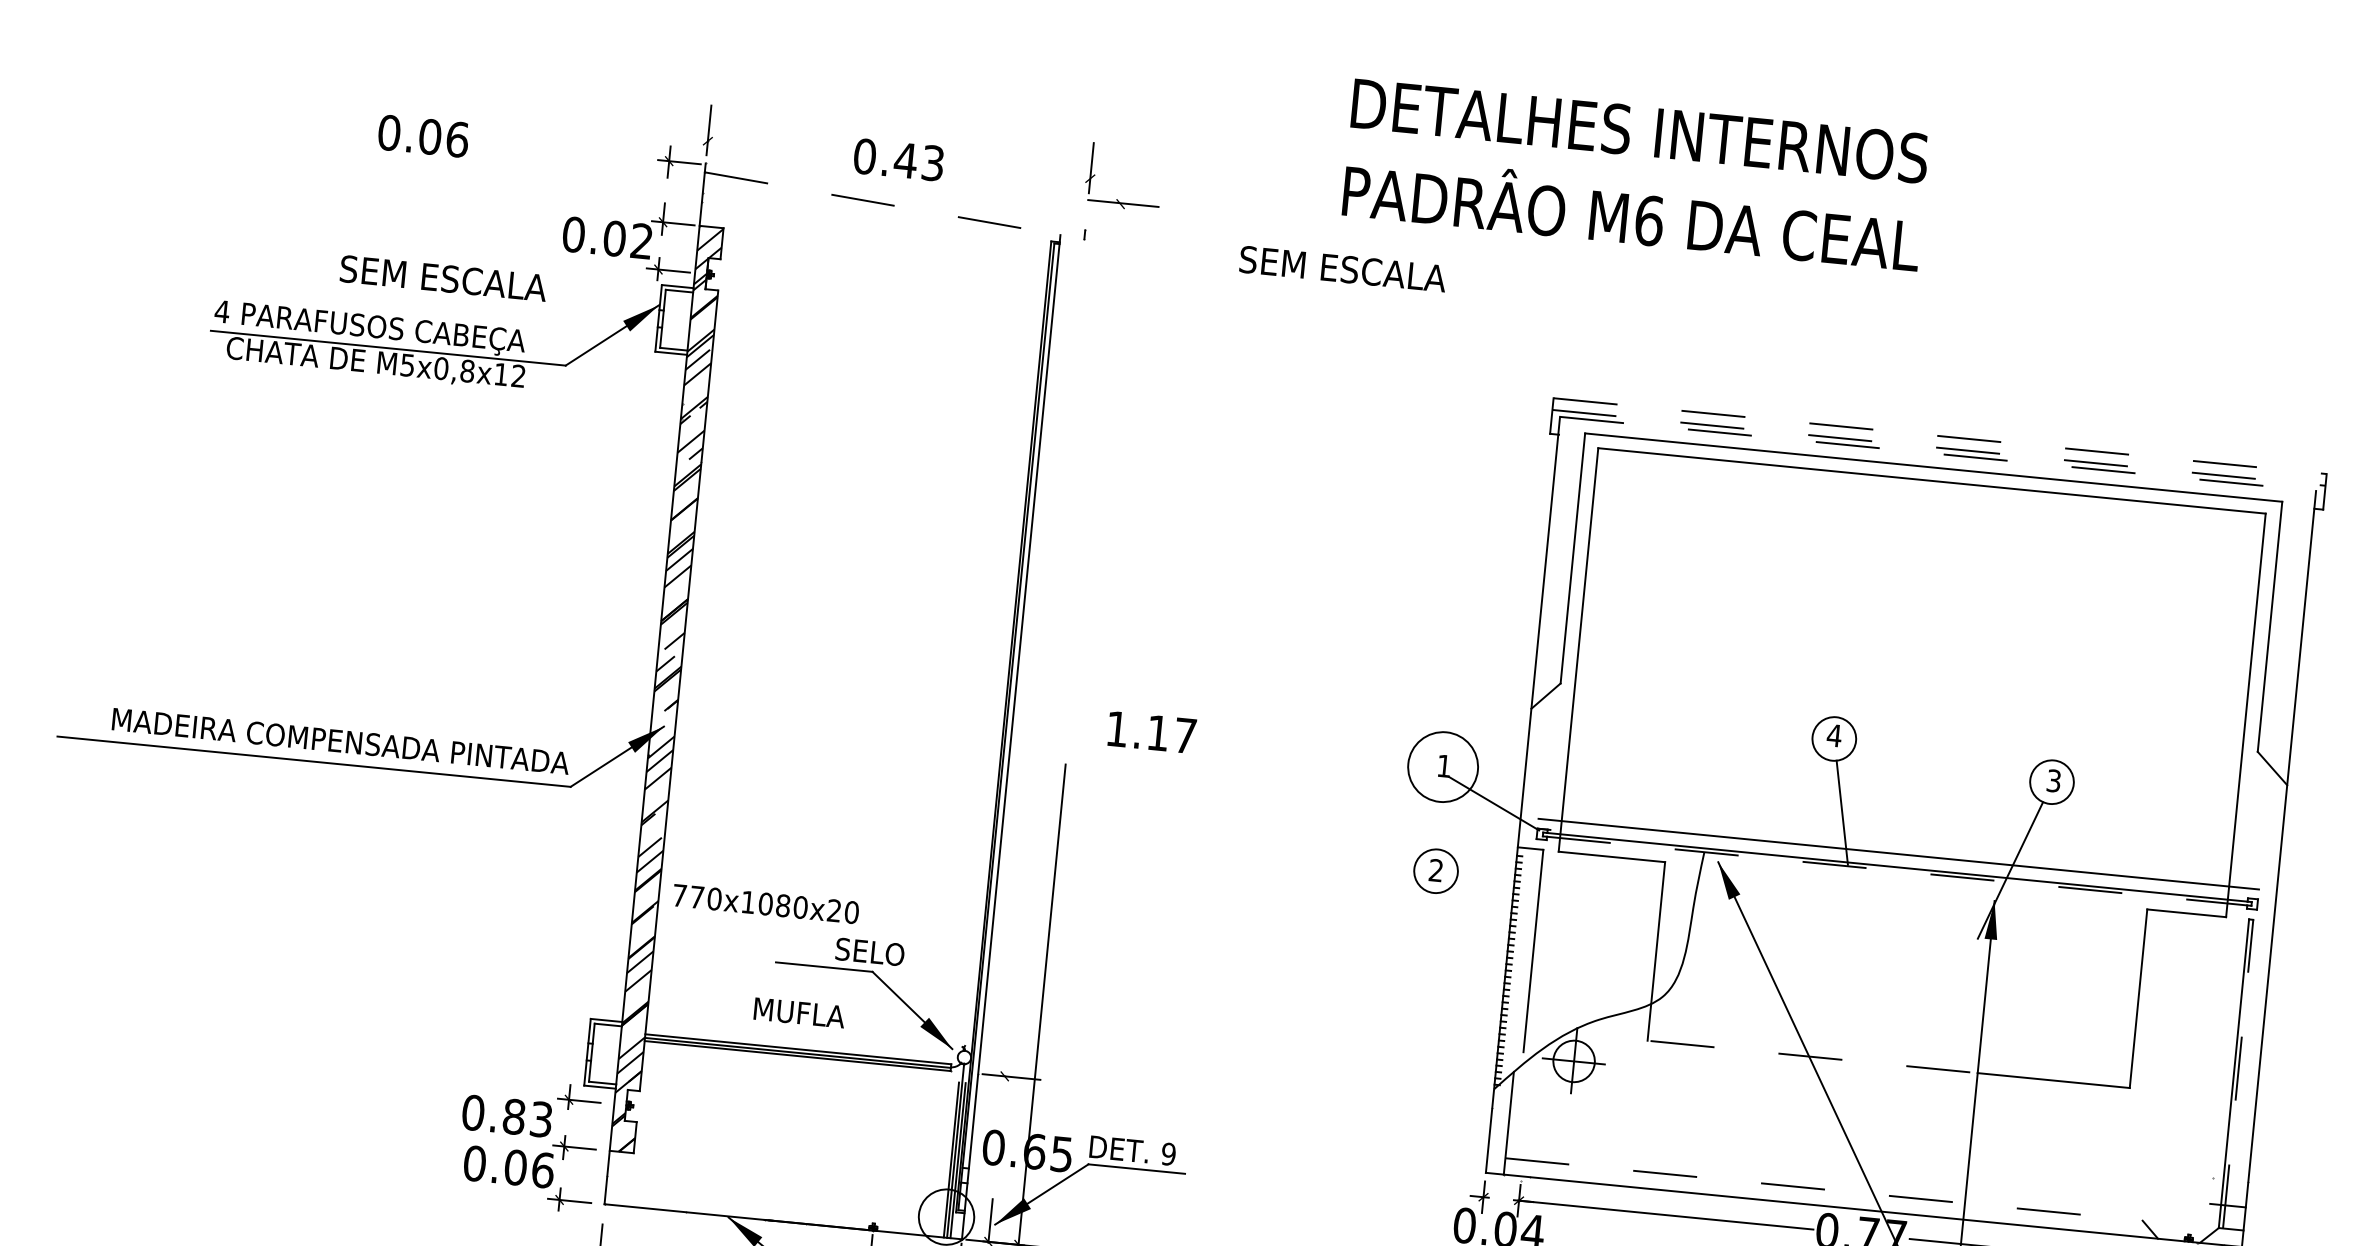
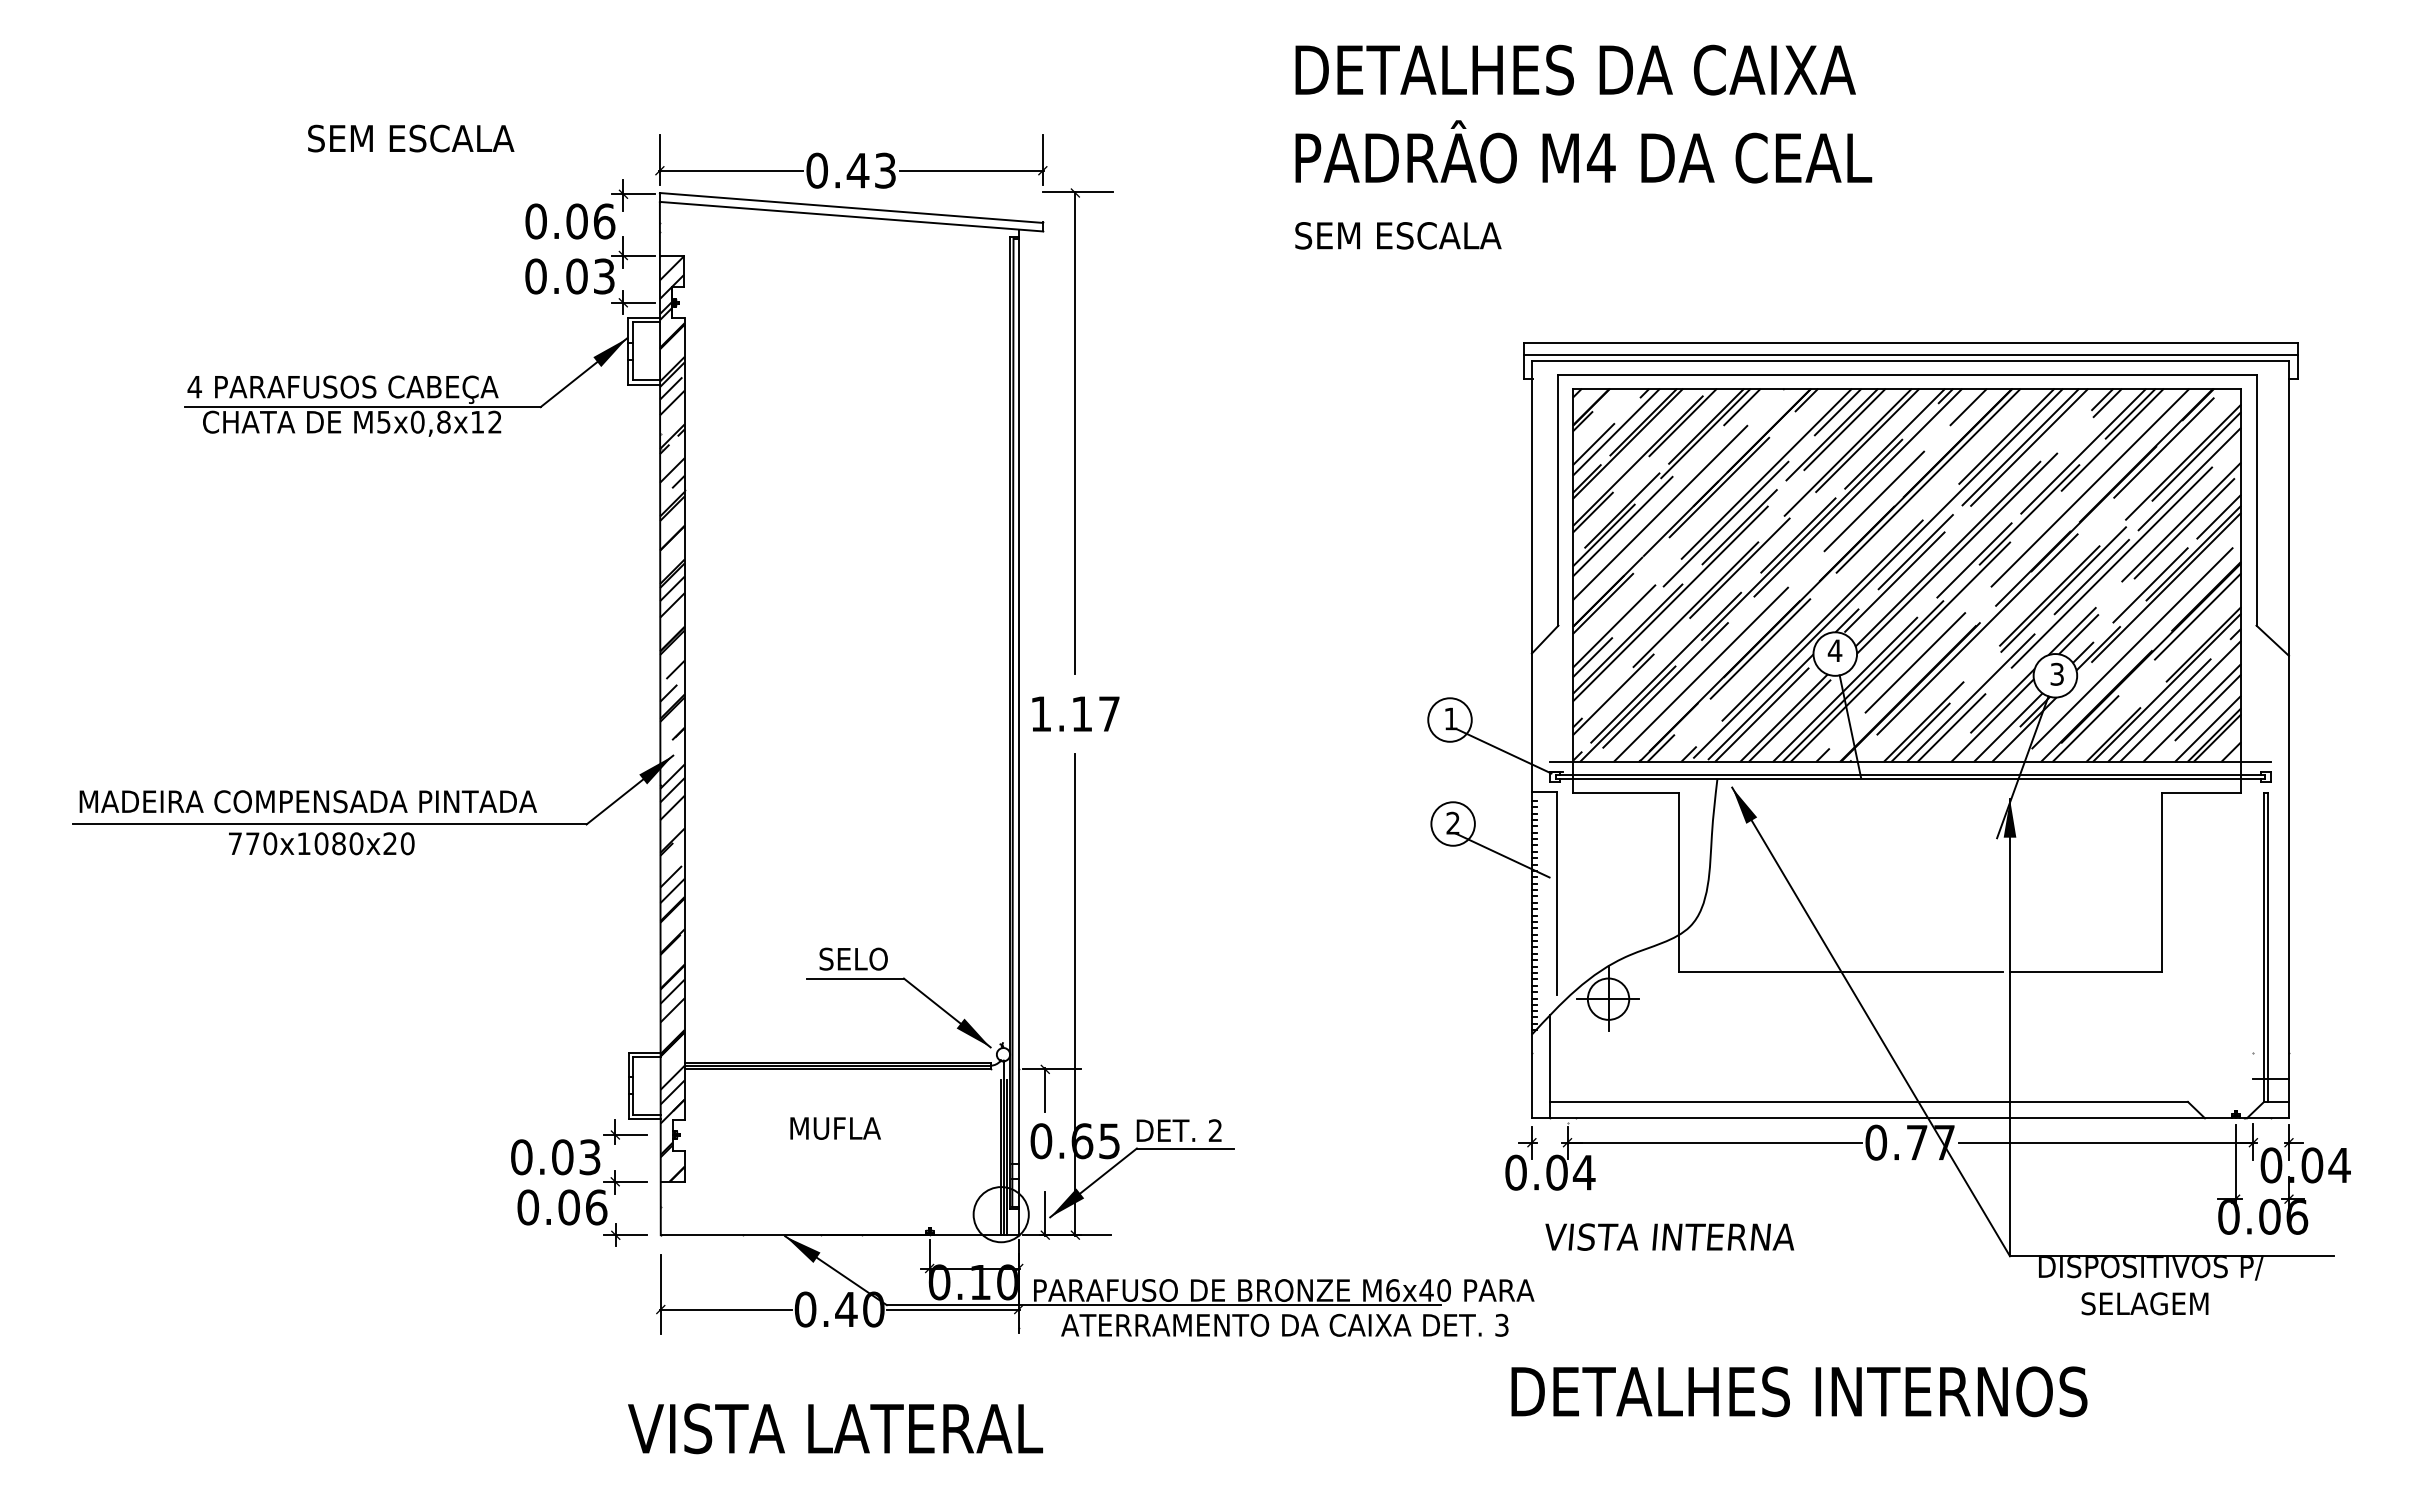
text: (423, 136) -> (570, 221), moved
text: (1794, 145) -> (1738, 69), DETALHES INTERNOS -> DETALHES DA CAIXA
line: (779, 147) -> (731, 170), added
line: (1019, 171) -> (971, 170), added
line: (894, 196) -> (850, 207), added
line: (894, 205) -> (851, 216), dashed -> solid
text: (1649, 220) -> (1601, 157), M6 -> M4
text: (641, 241) -> (603, 276), 0.02 -> 0.03
text: (1343, 268) -> (1398, 235), moved
text: (443, 278) -> (411, 138), moved
line: (1940, 436) -> (1911, 343), dashed -> solid
line: (1097, 444) -> (1075, 433), added
line: (1939, 448) -> (1911, 355), dashed -> solid
line: (1938, 454) -> (1910, 361), dashed -> solid
hatch: (1913, 667) -> (1906, 575), added
text: (1151, 731) -> (1075, 713), moved
text: (340, 741) -> (307, 801), moved
circle: (1442, 766) -> (1449, 719), size x0.62
line: (1897, 871) -> (1910, 779), dashed -> solid
text: (765, 903) -> (321, 843), moved
line: (1482, 907) -> (1502, 855), added
text: (870, 951) -> (853, 958), moved
text: (799, 1012) -> (835, 1128), moved
line: (1808, 1056) -> (1840, 971), dashed -> solid
line: (2238, 1074) -> (2268, 947), dashed -> solid
line: (1002, 1097) -> (1045, 1090), added
text: (514, 1117) -> (562, 1157), 0.83 -> 0.03
text: (1168, 1154) -> (1215, 1130), 9 -> 2
line: (1824, 1189) -> (1869, 1101), dashed -> solid

